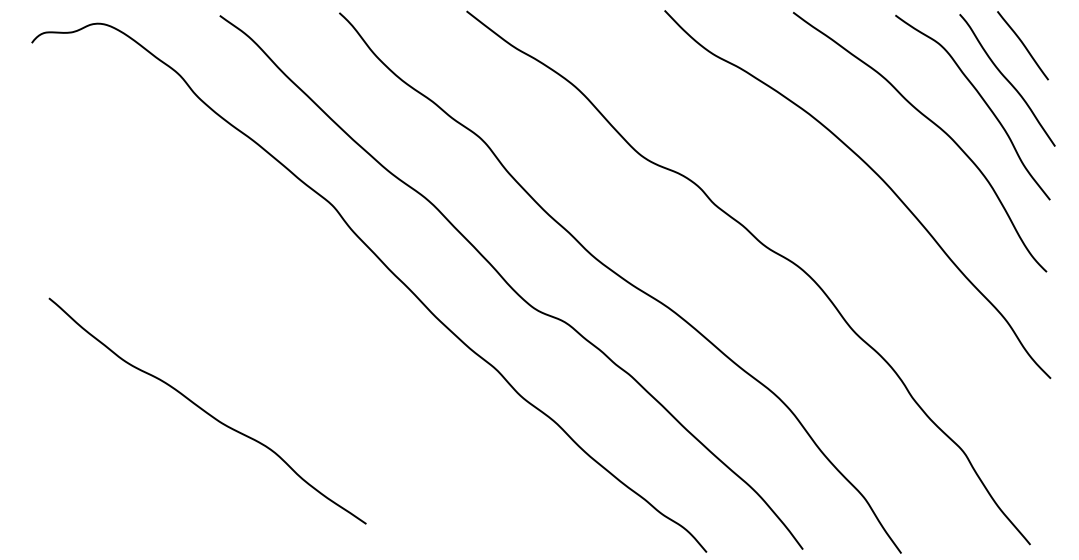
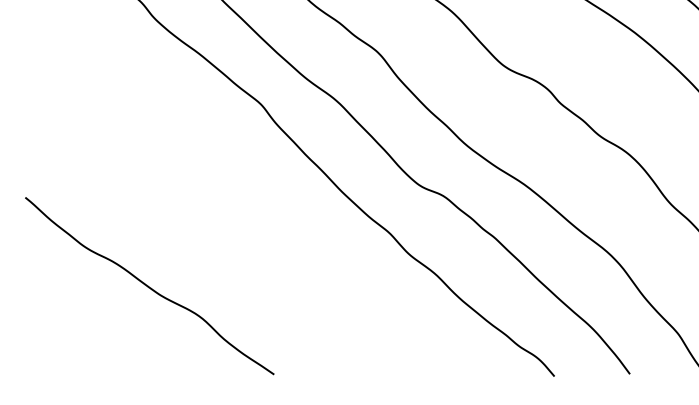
curve: (206, 411) -> (148, 286), moved

